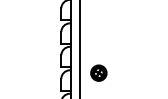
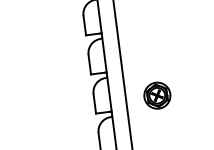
part: (98, 72) -> (156, 94), moved

